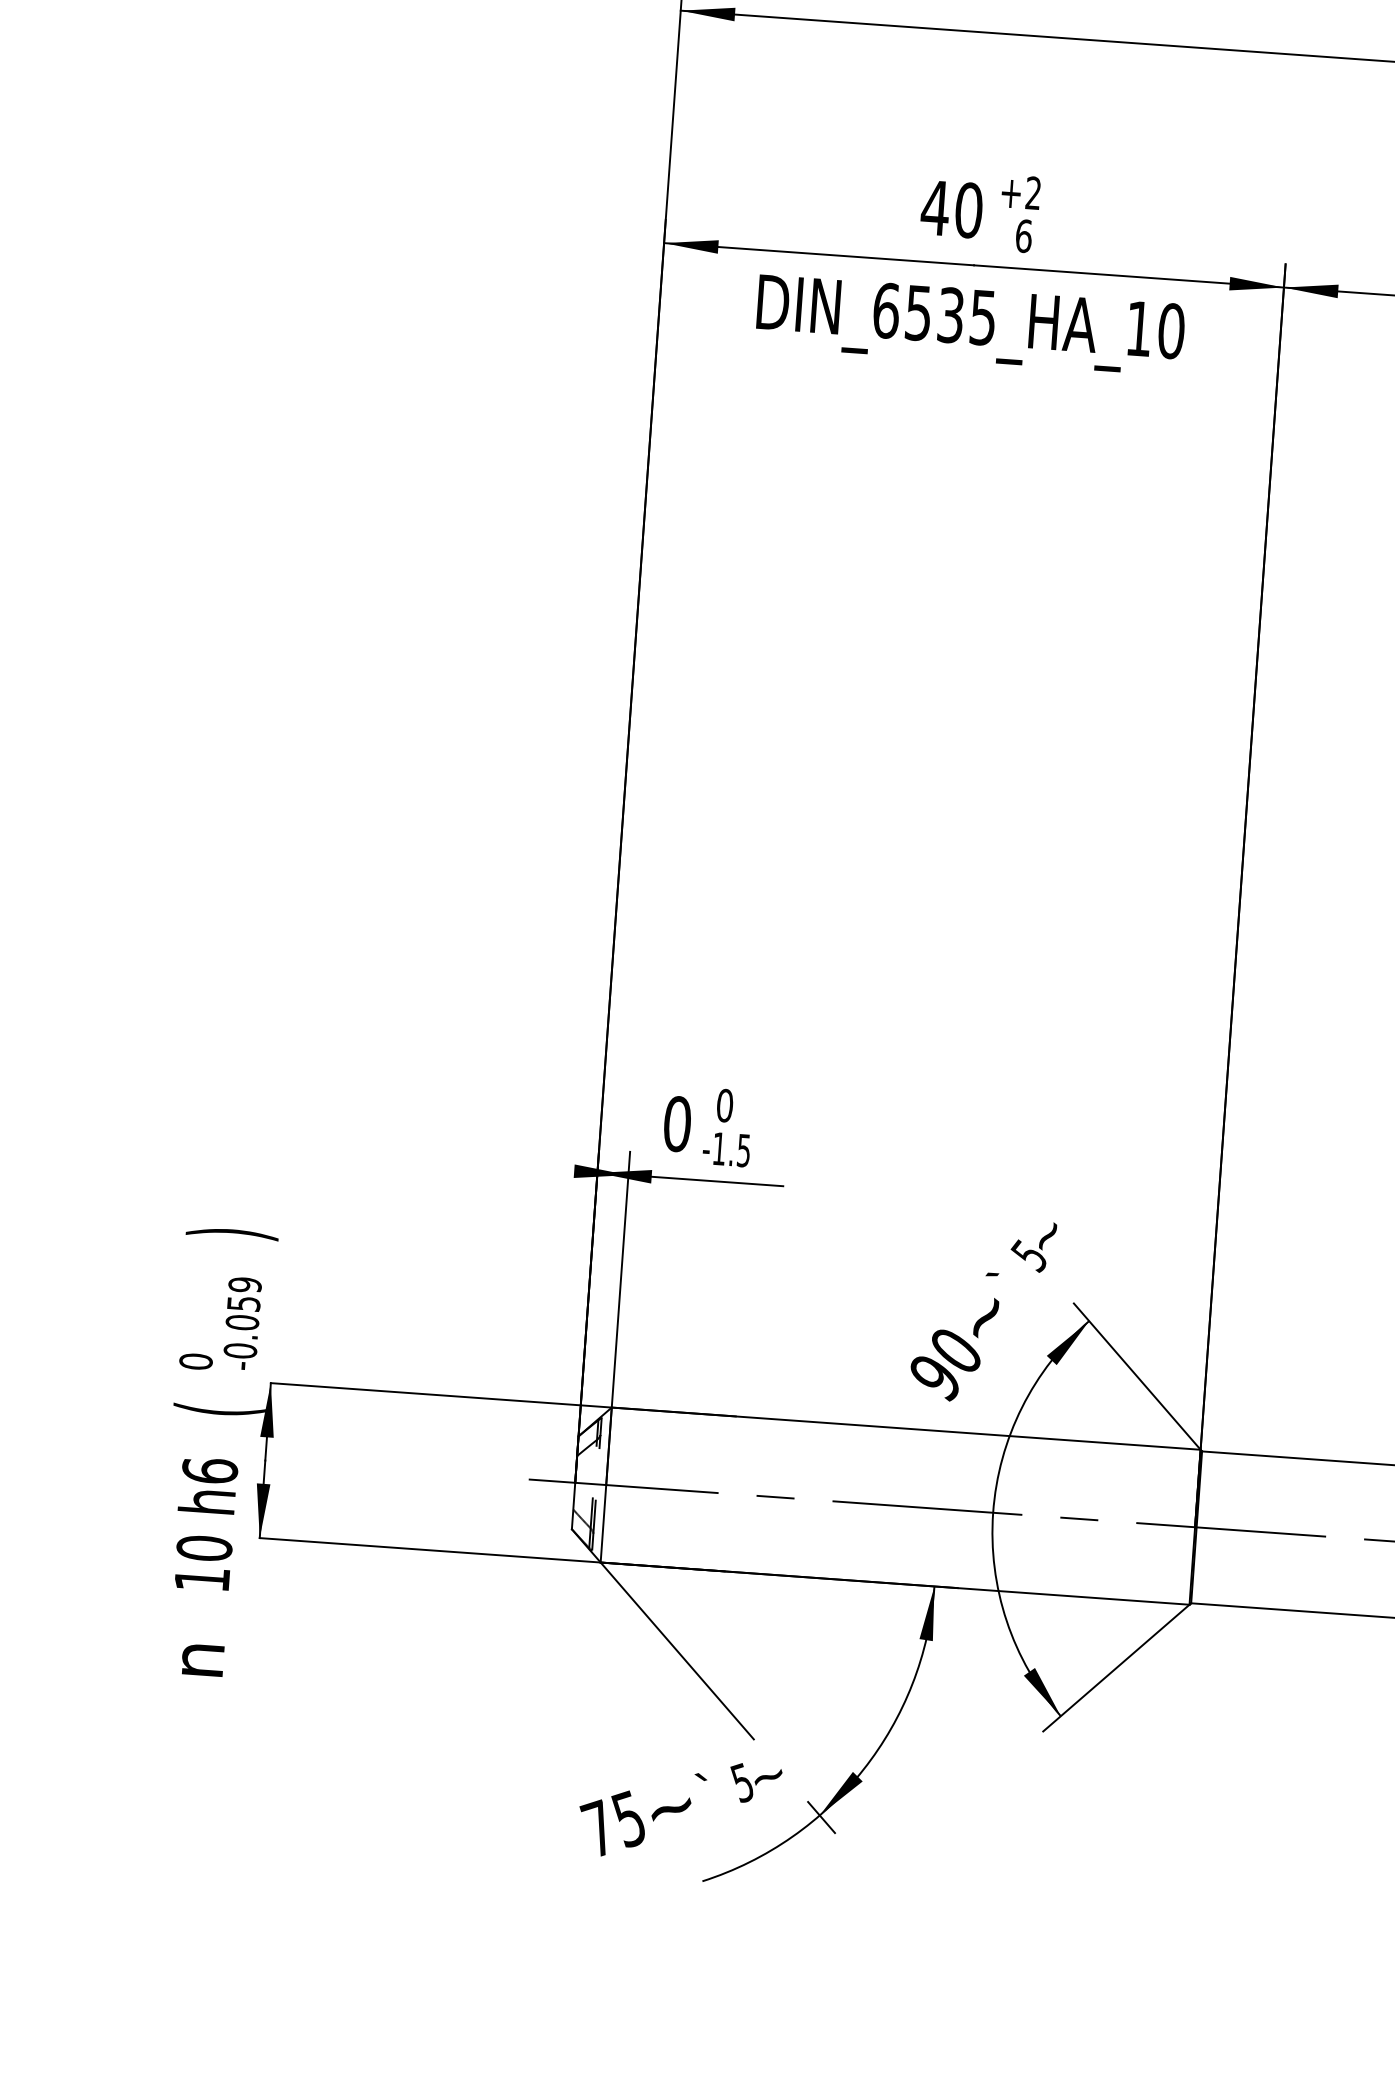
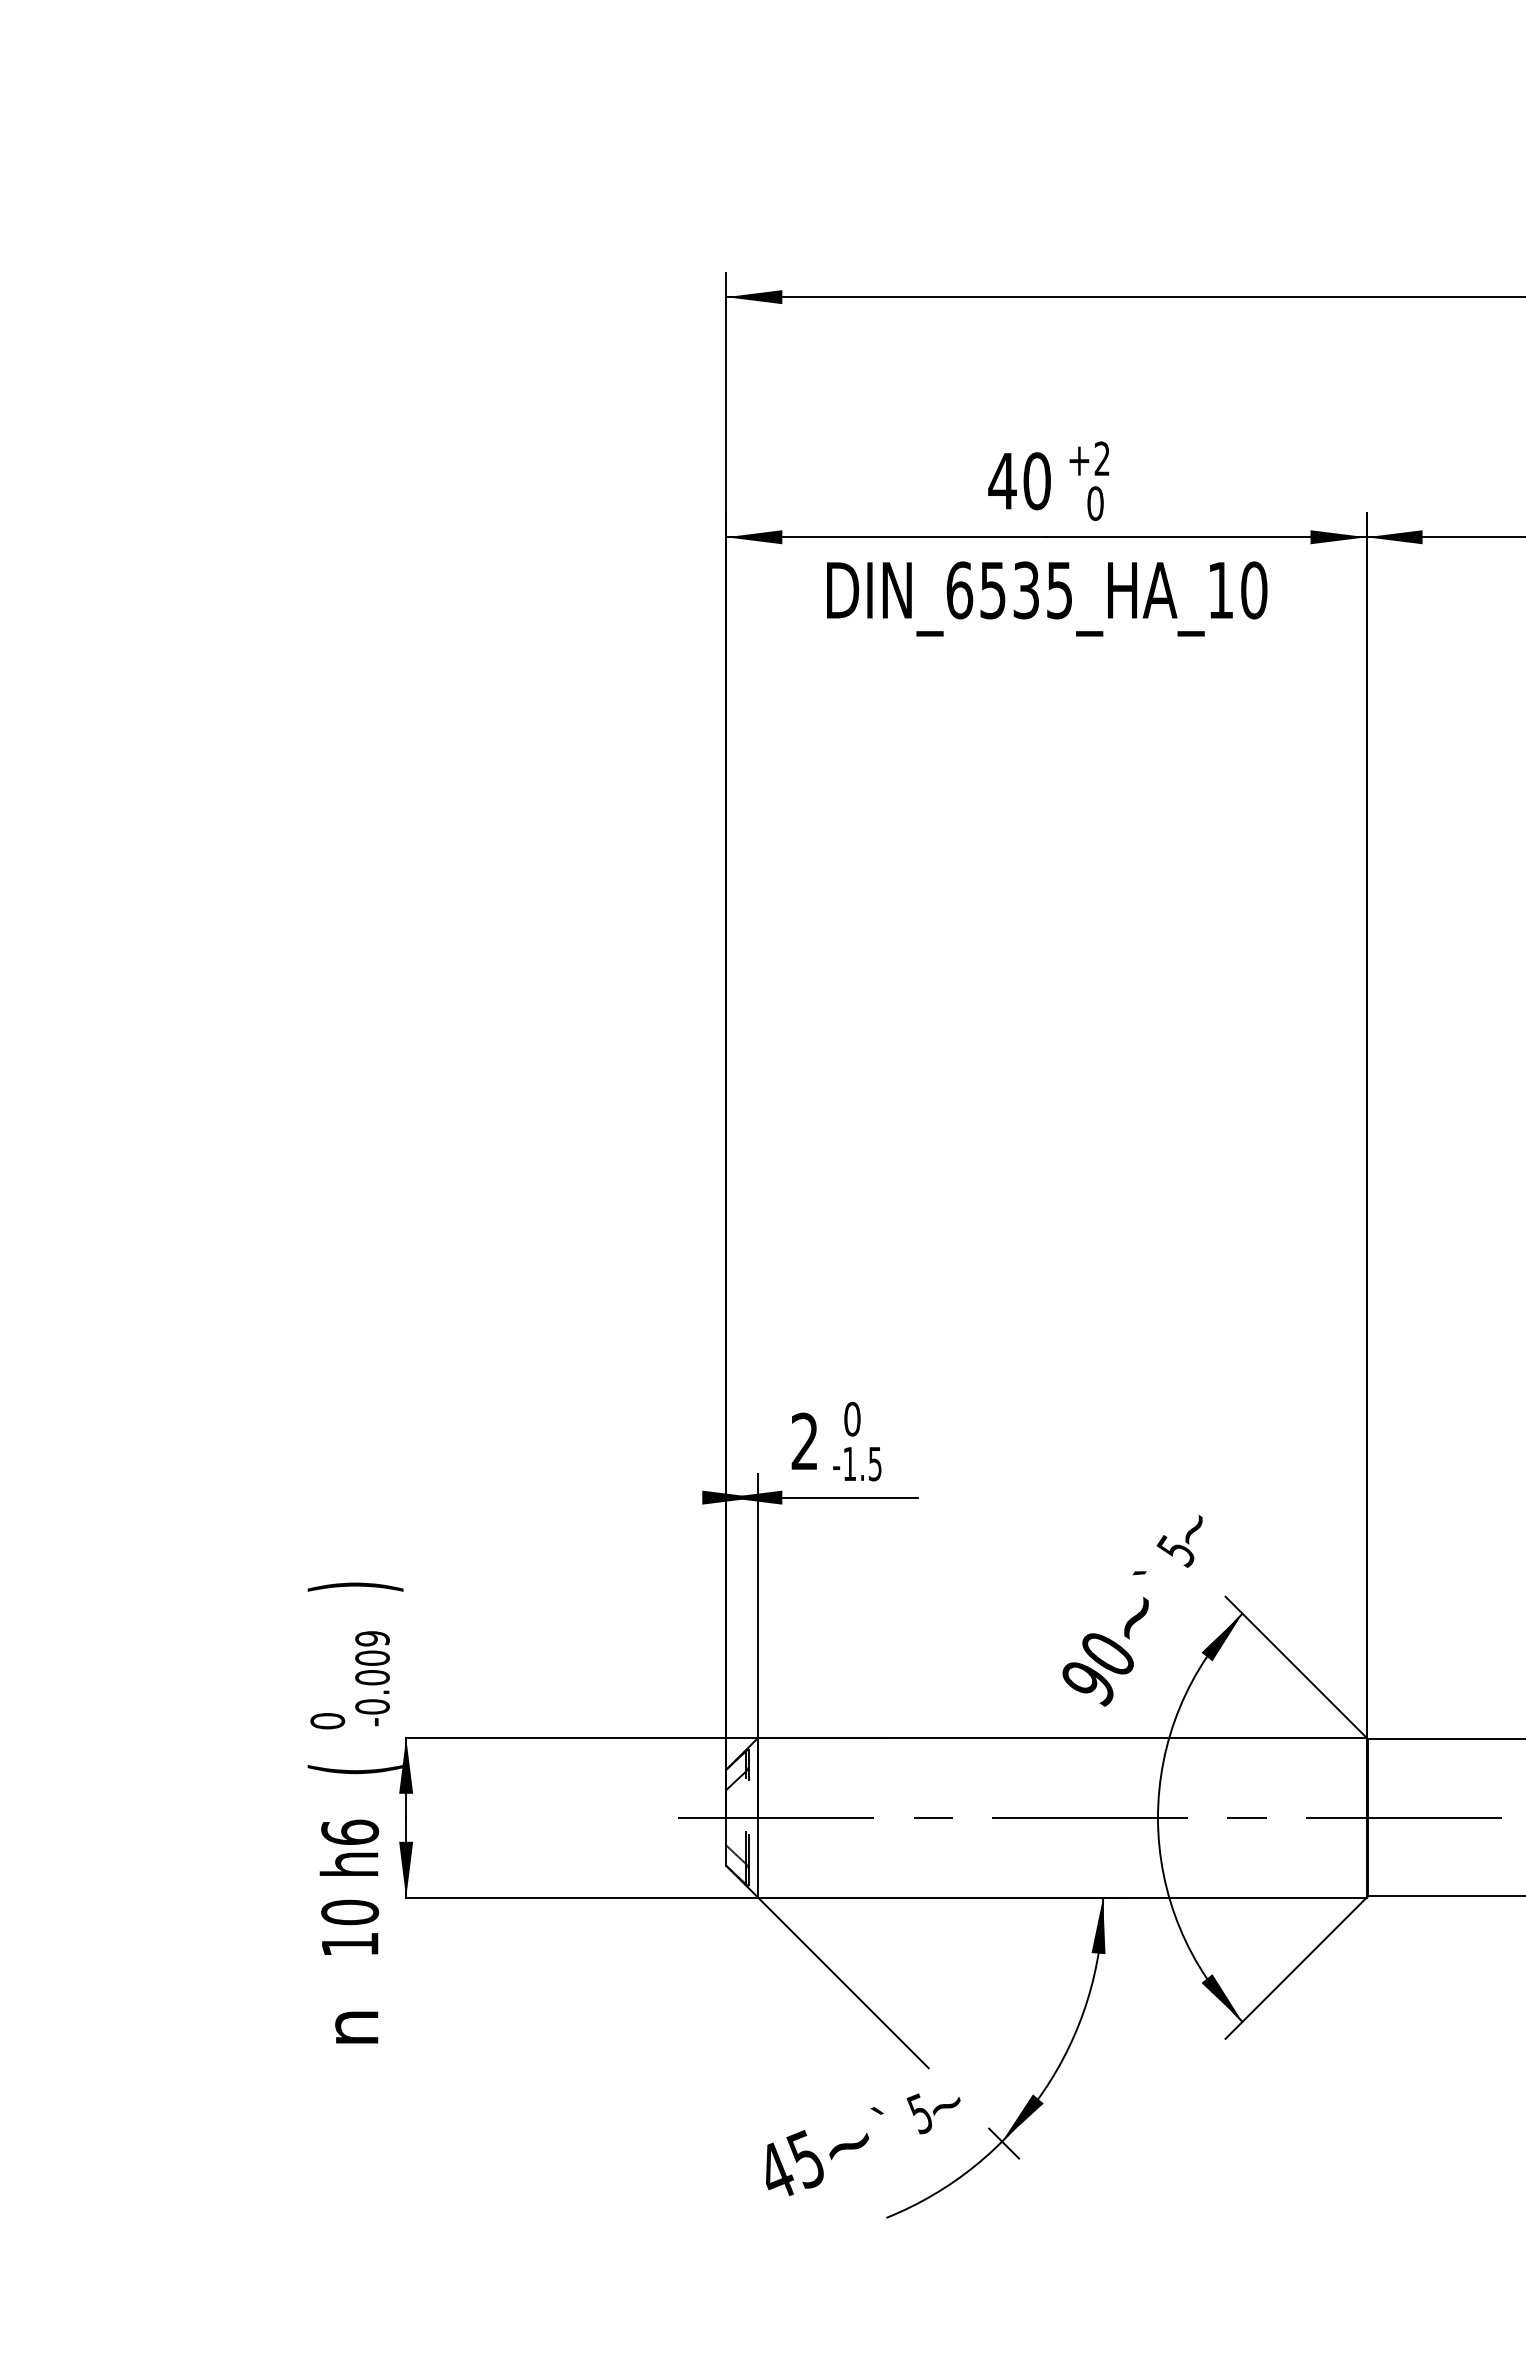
text: (1023, 236) -> (1095, 503), 6 -> 0
text: (677, 1123) -> (804, 1441), 0 -> 2
text: (243, 1303) -> (372, 1657), -0.059 -> -0.009
text: (596, 1827) -> (773, 2170), 75 -> 45

